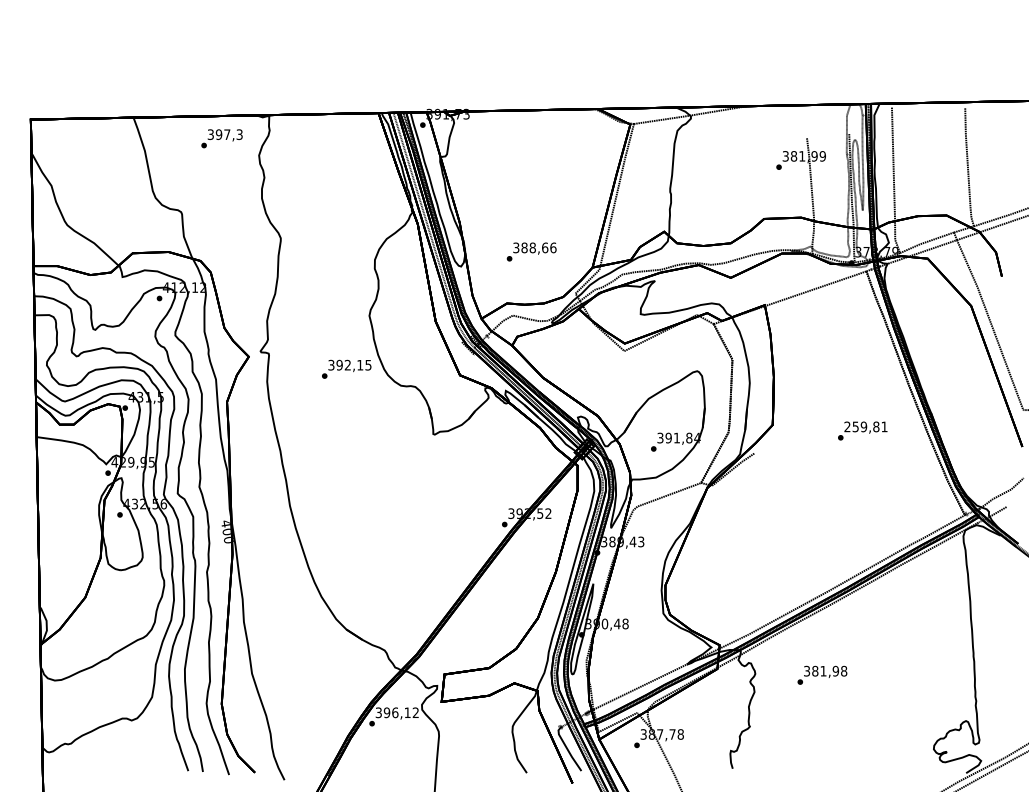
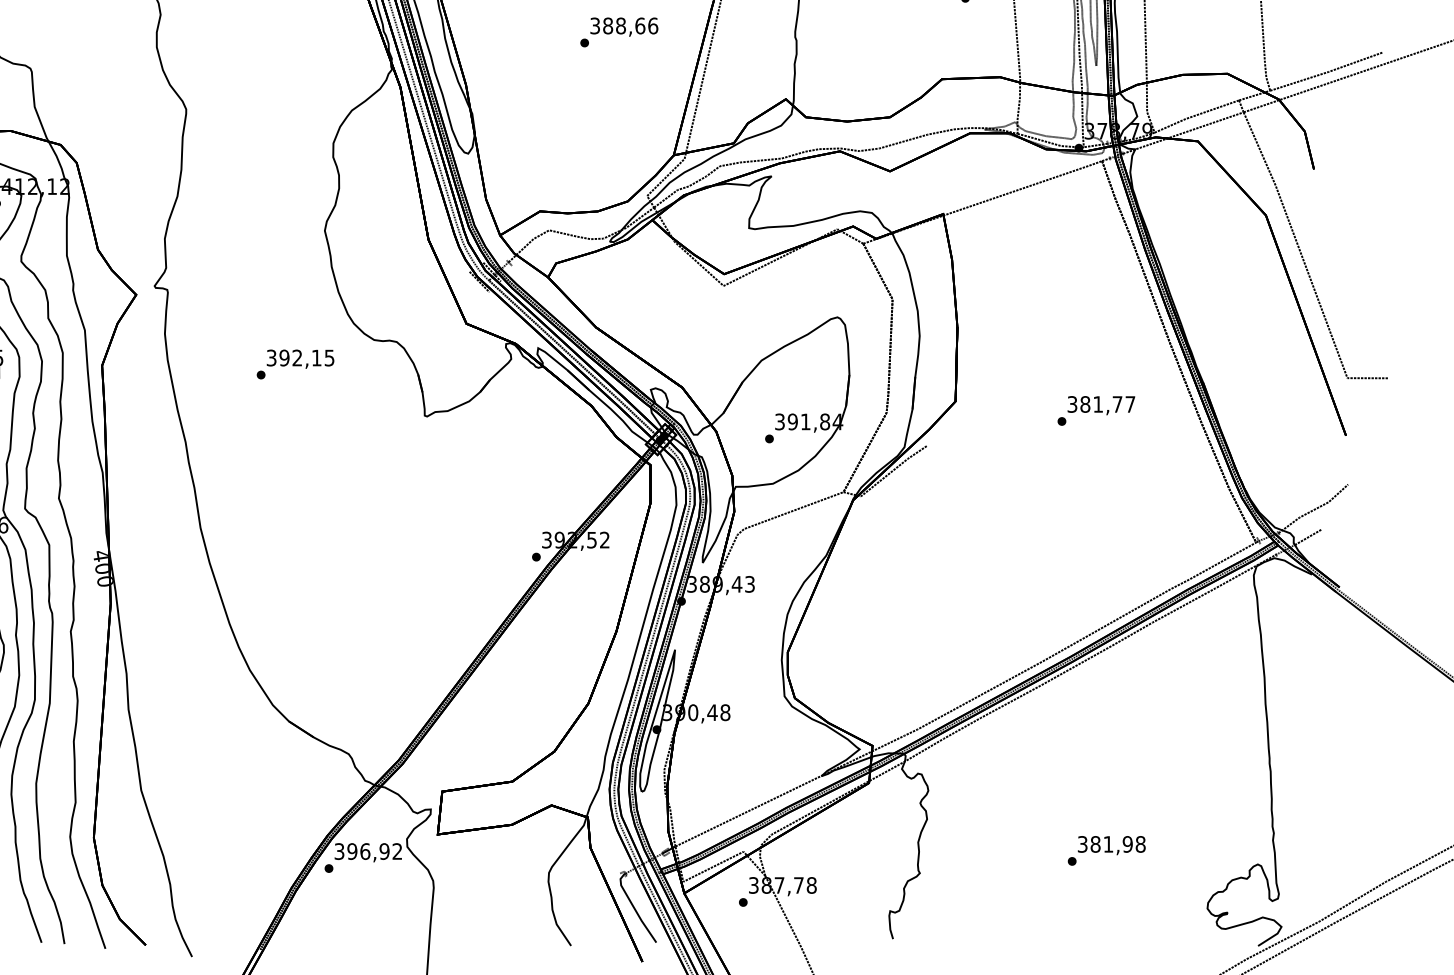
text: (531, 251) -> (618, 31), moved
text: (346, 368) -> (295, 363), moved
text: (865, 426) -> (1100, 403), 259,81 -> 381,77
text: (822, 674) -> (1106, 849), moved
text: (407, 712) -> (384, 851), 396,12 -> 396,92

